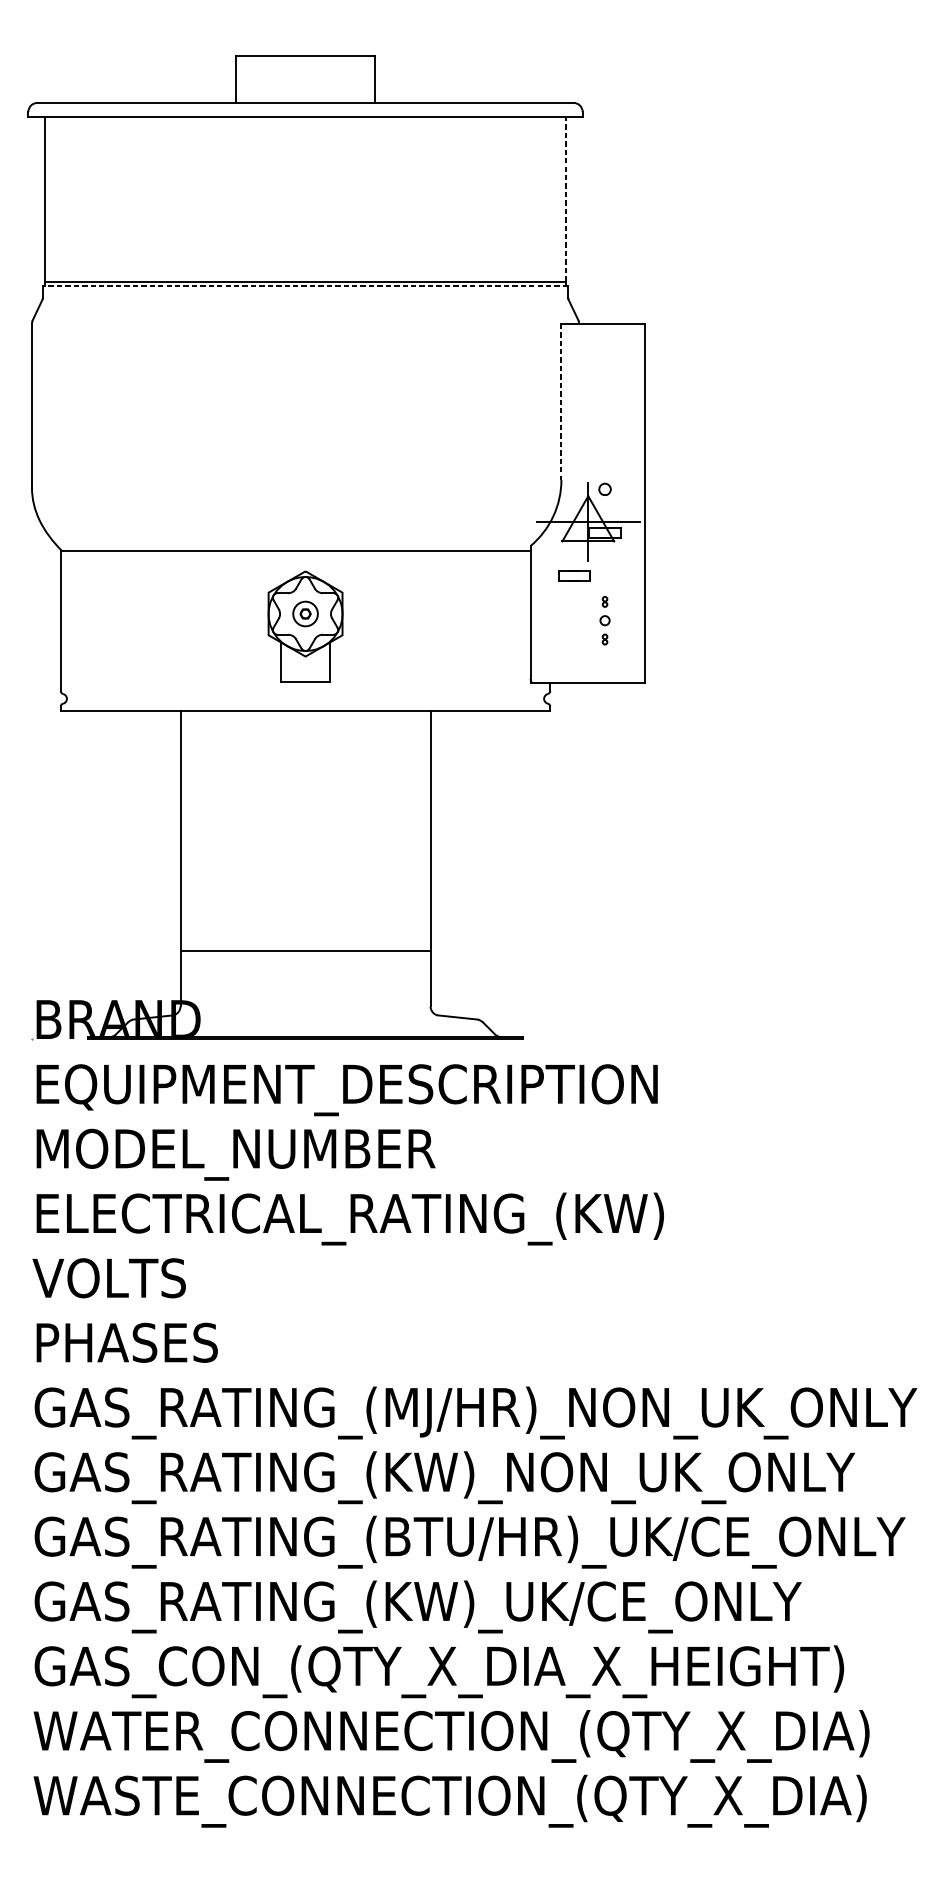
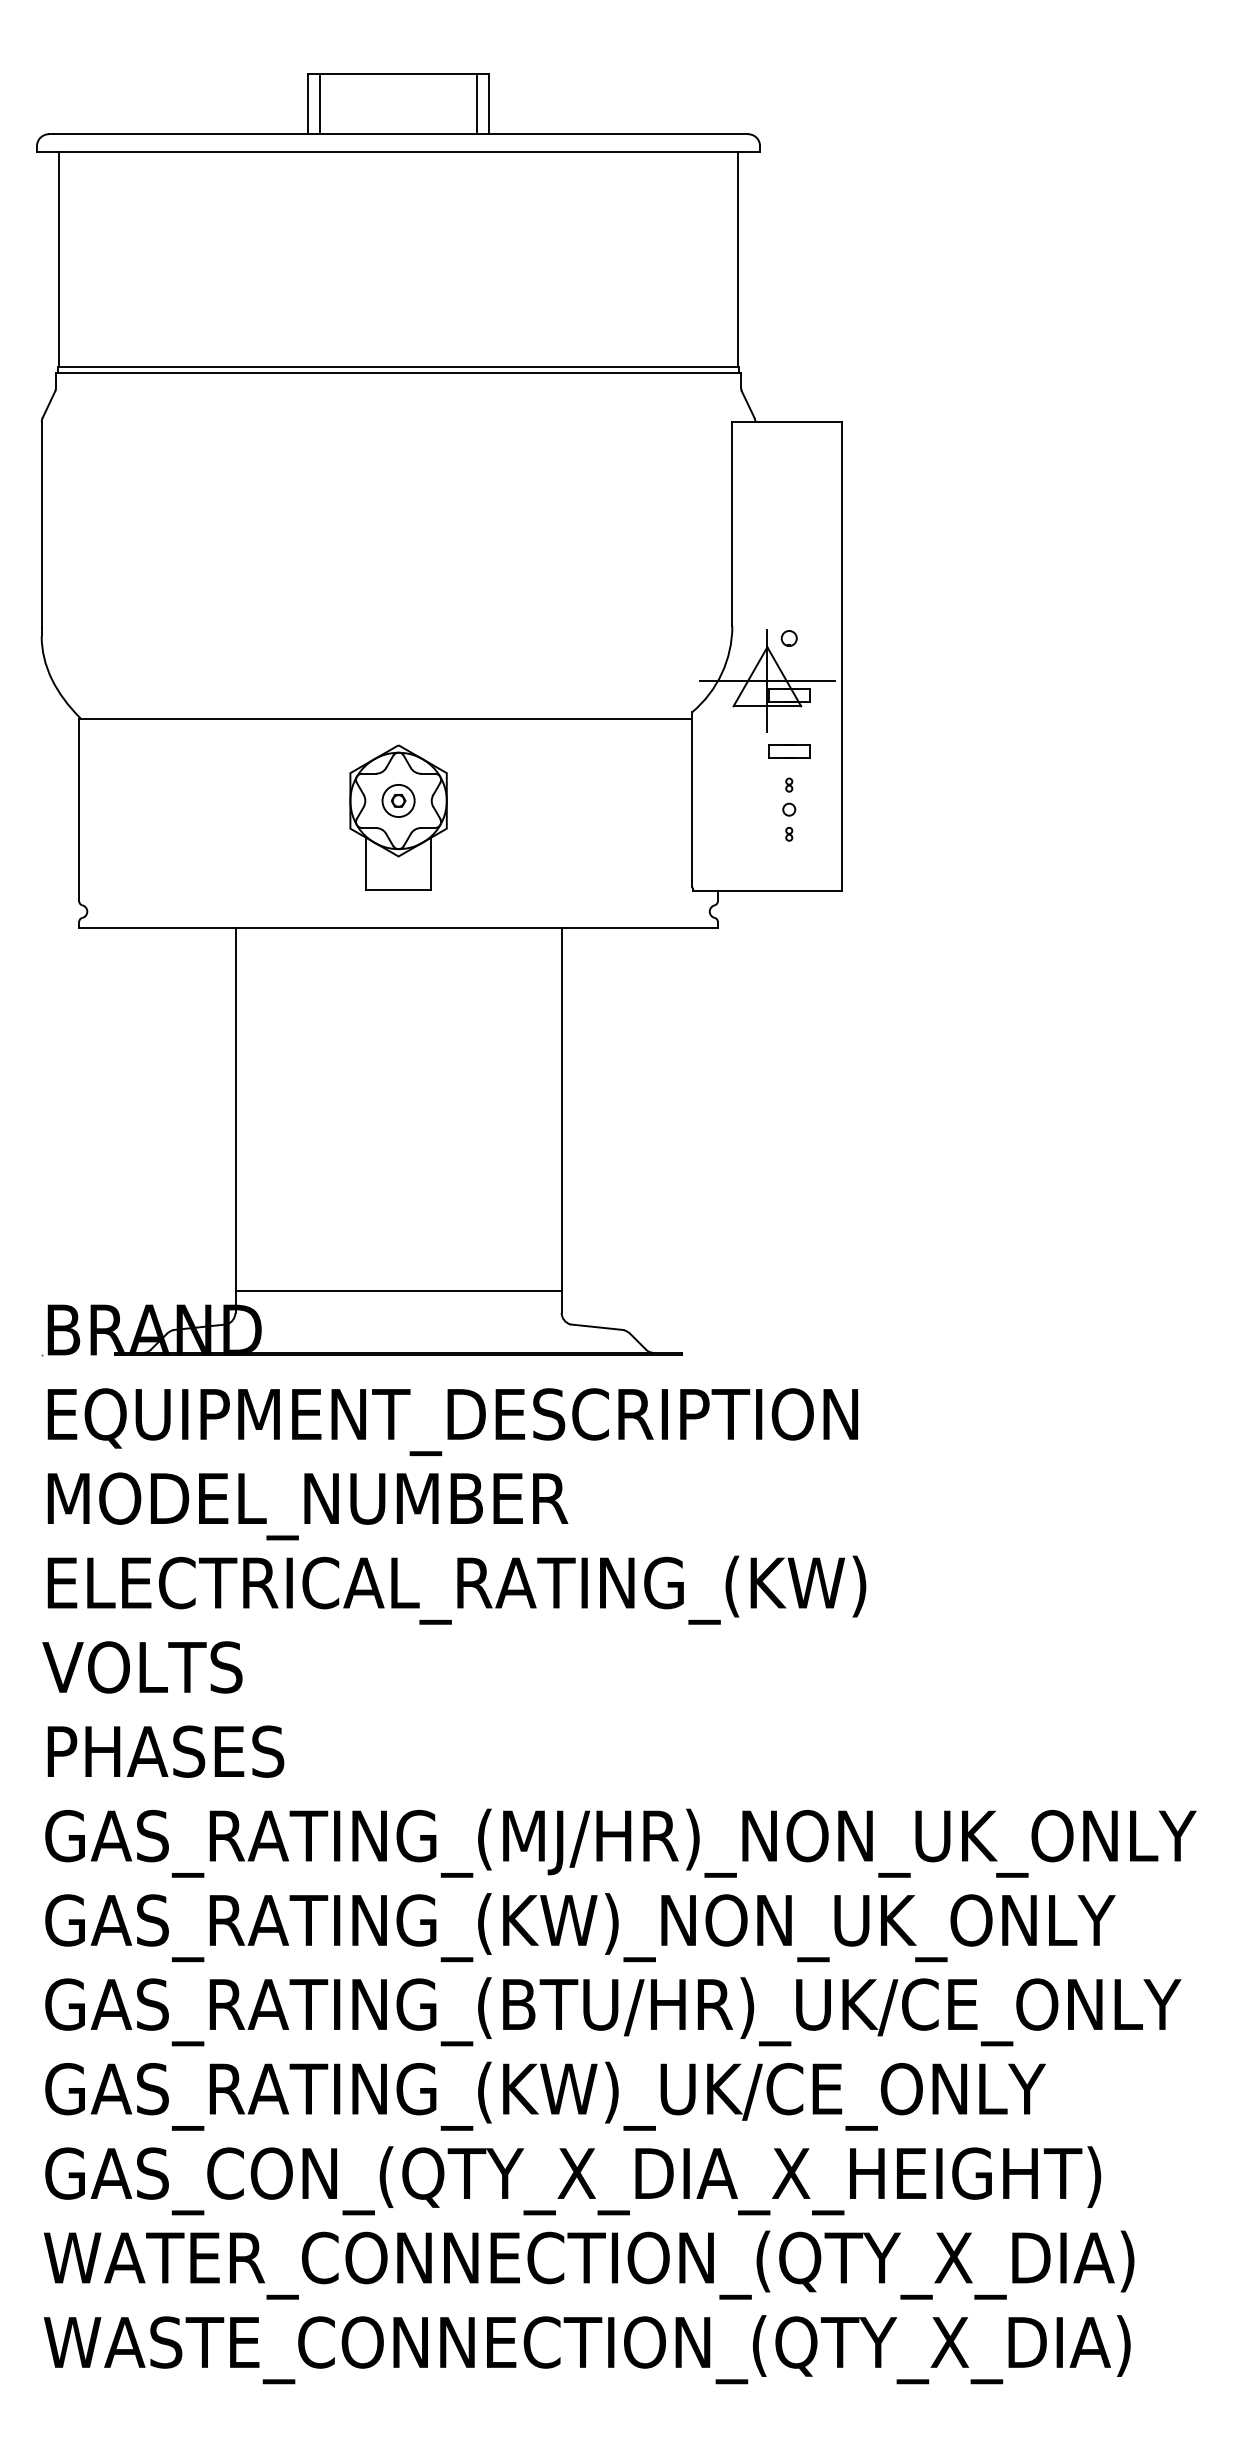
line: (245, 79) -> (320, 103), added
line: (365, 79) -> (476, 103), added
line: (566, 198) -> (738, 259), dashed -> solid
line: (305, 286) -> (398, 373), dashed -> solid
line: (561, 402) -> (732, 524), dashed -> solid
part: (574, 576) -> (789, 751), moved
line: (305, 951) -> (398, 1291), moved

